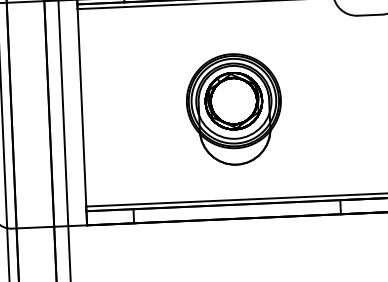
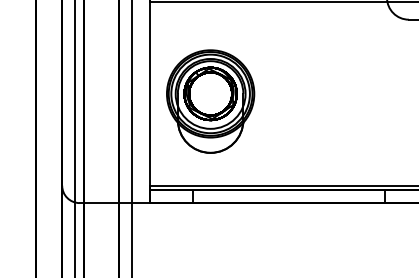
part: (234, 109) -> (210, 101), moved

